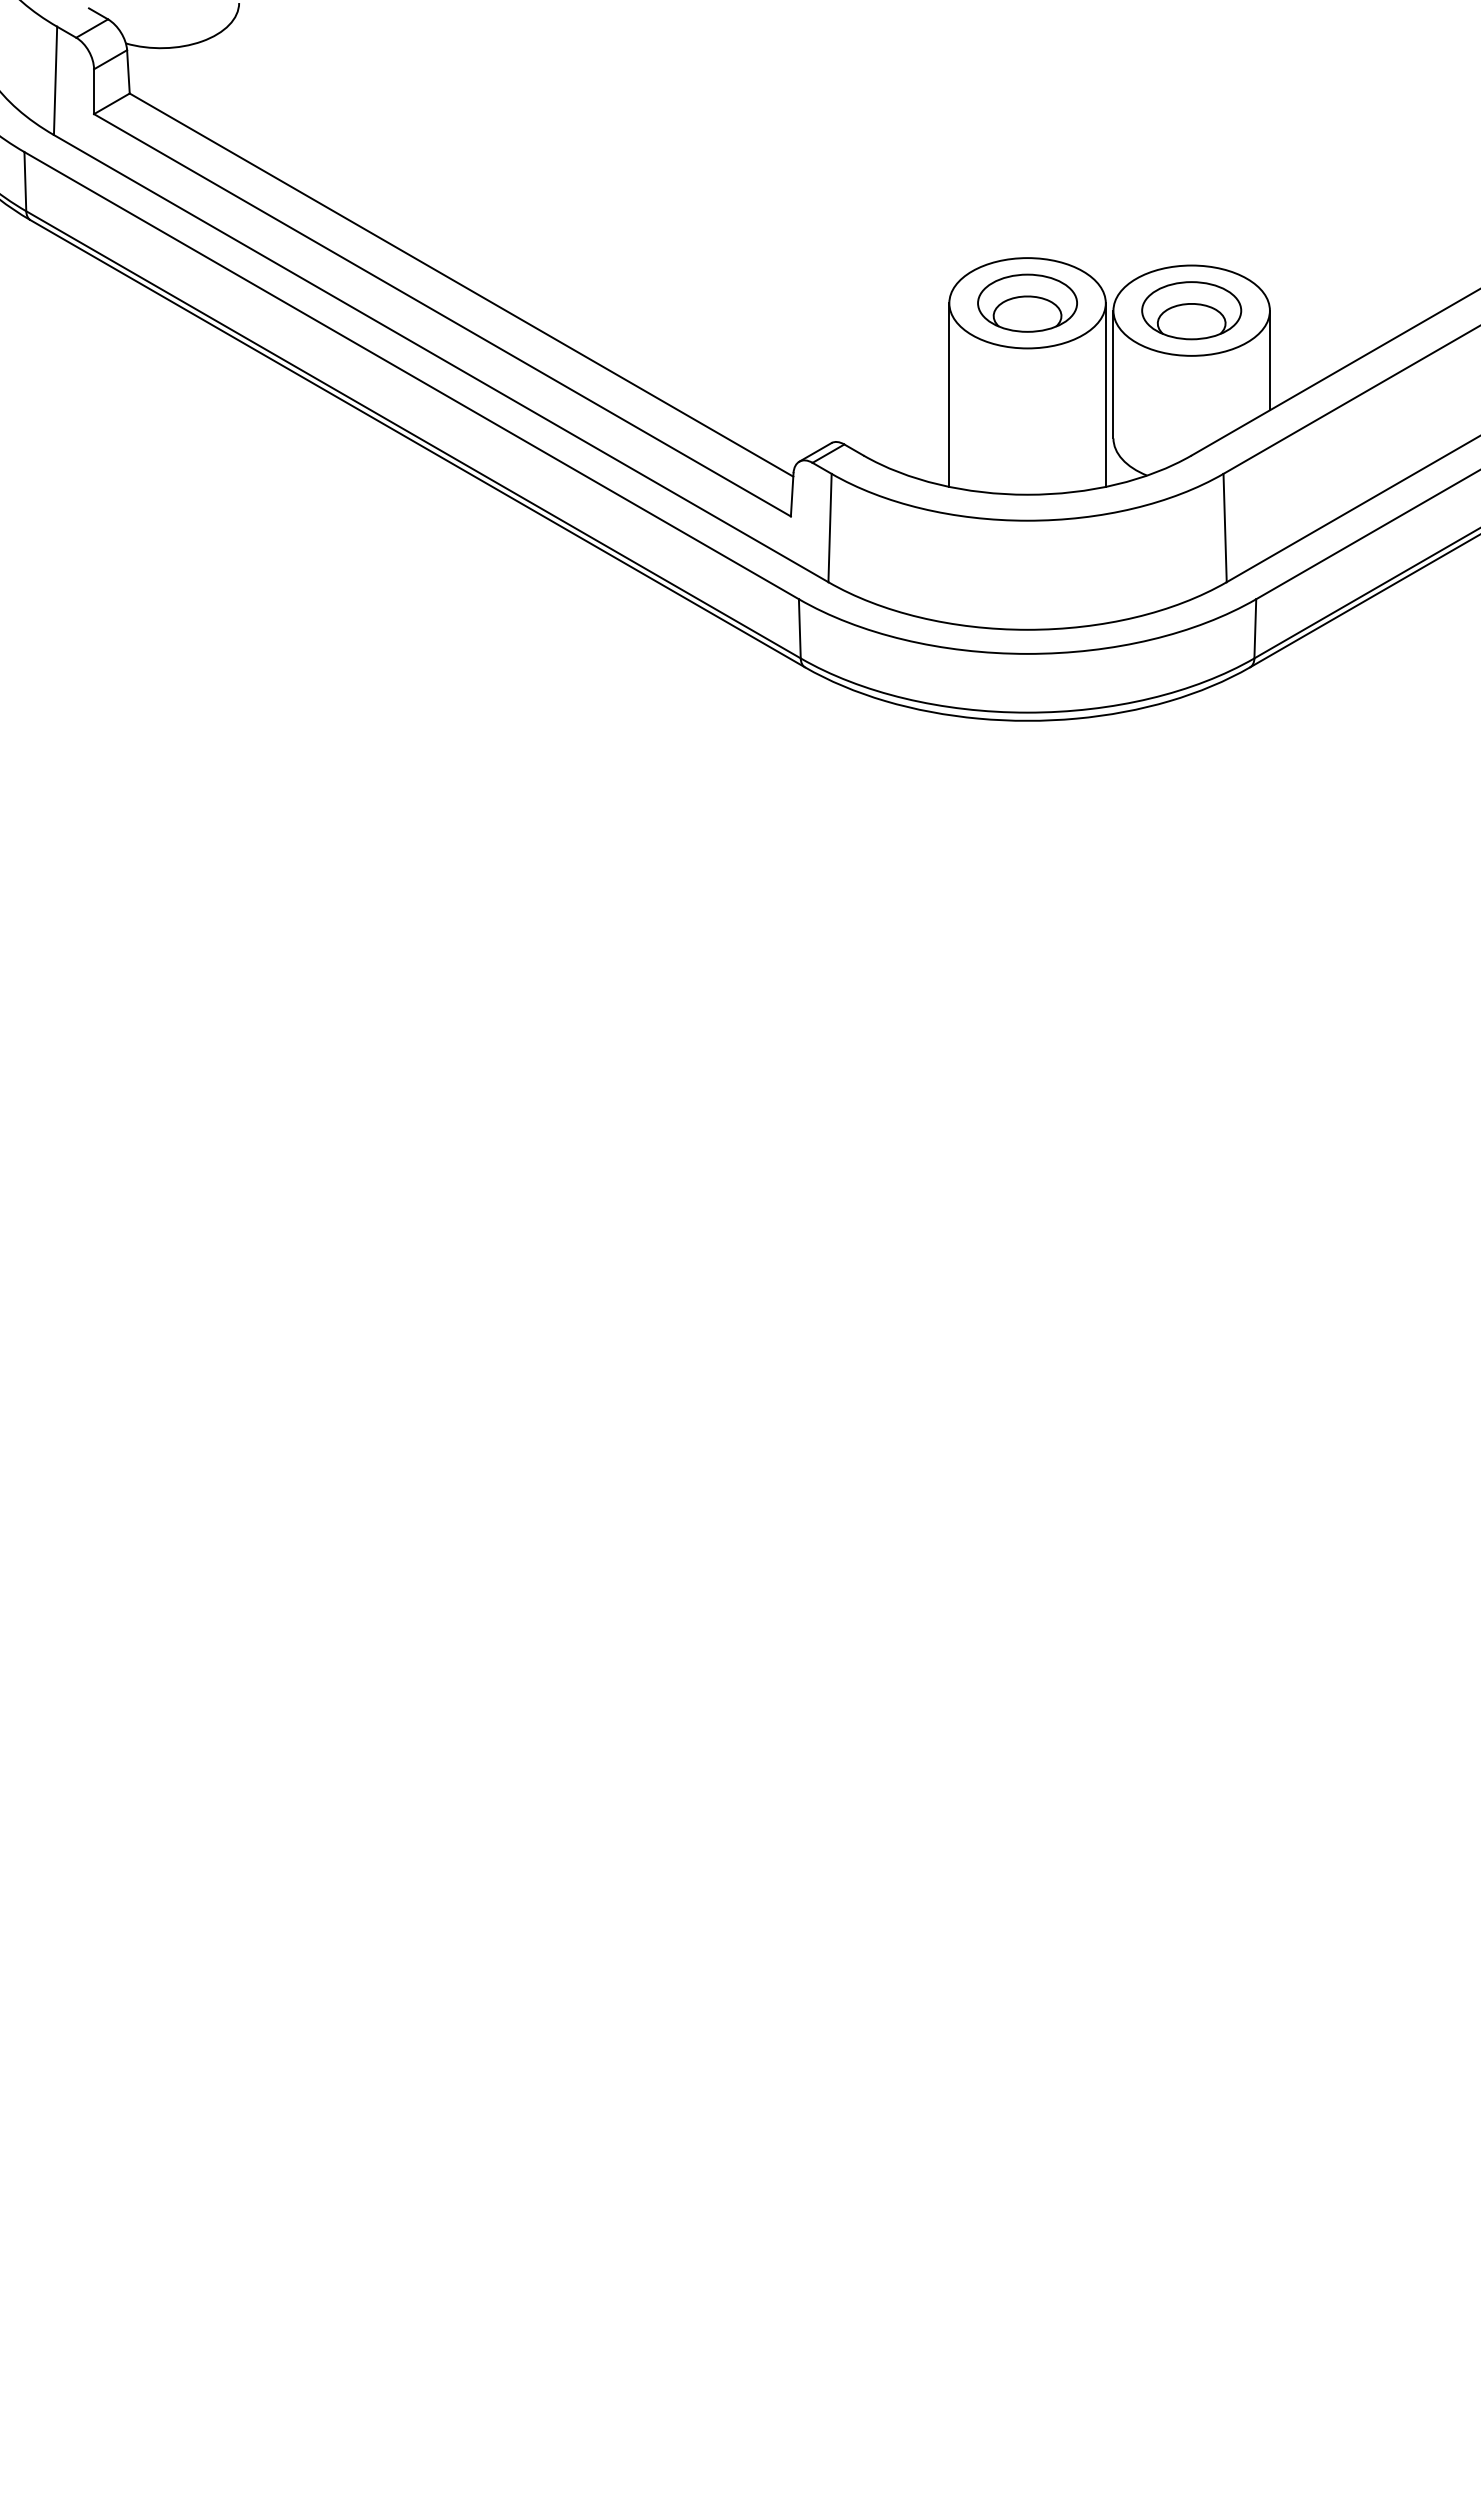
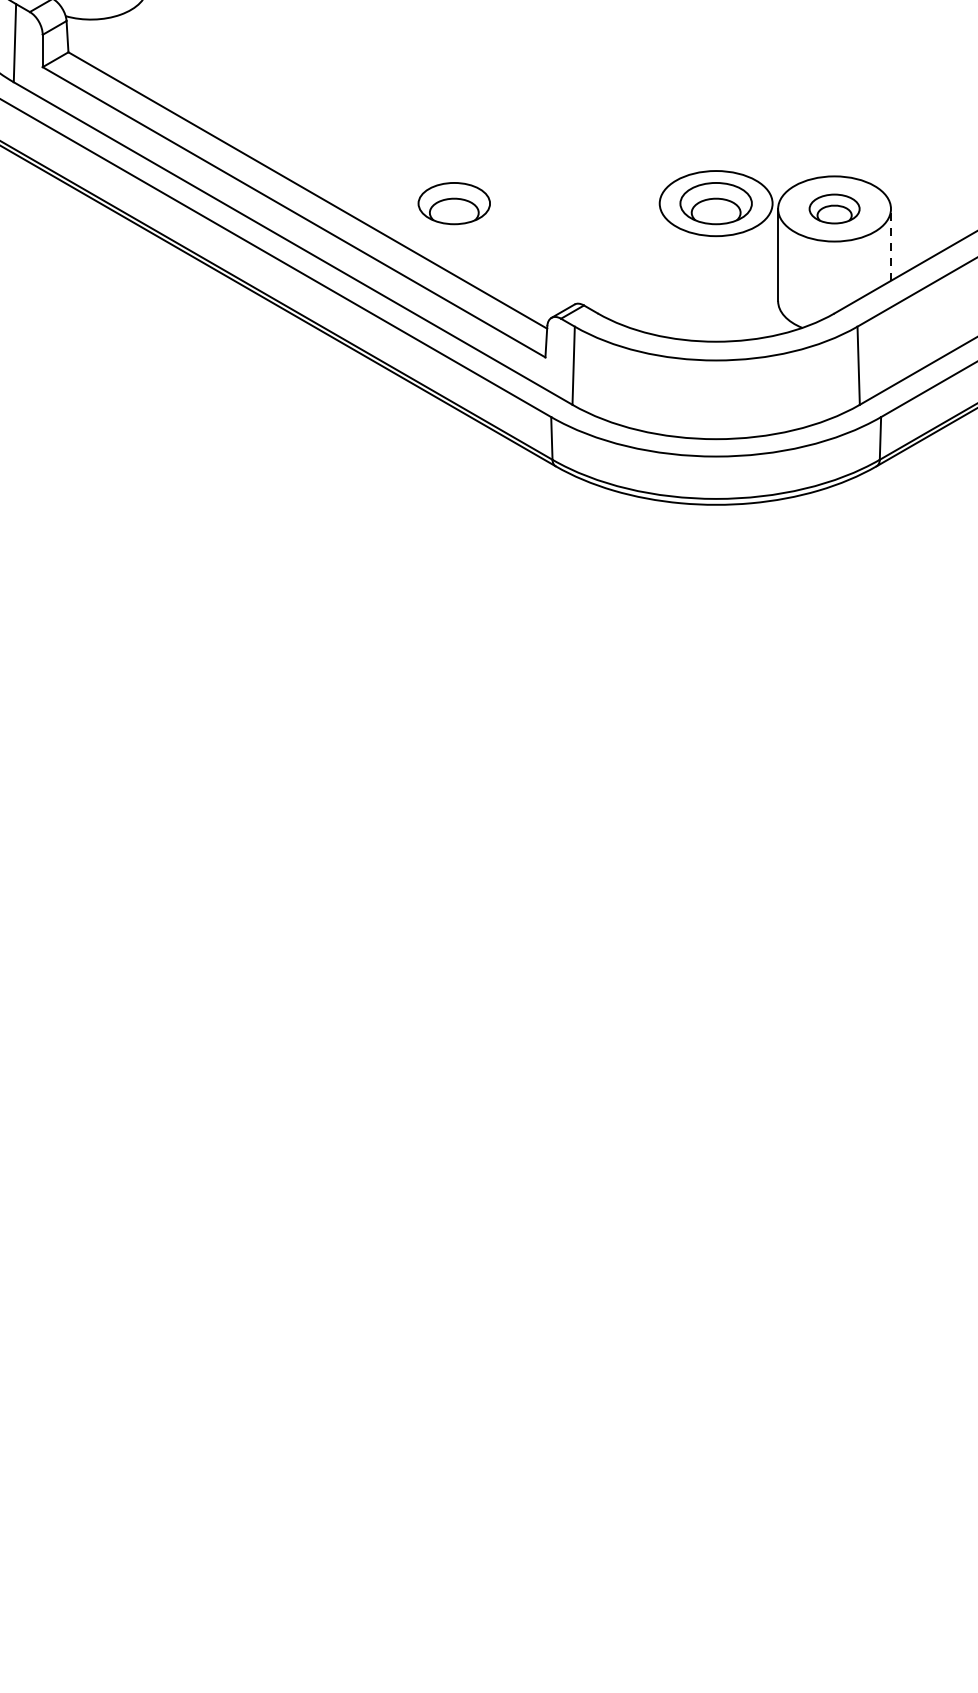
part: (664, 302) -> (454, 203), added
part: (1191, 310) -> (834, 208), size x0.7
line: (1269, 360) -> (890, 244), solid -> dashed
line: (949, 394) -> (659, 269), removed
line: (1105, 394) -> (772, 269), removed

